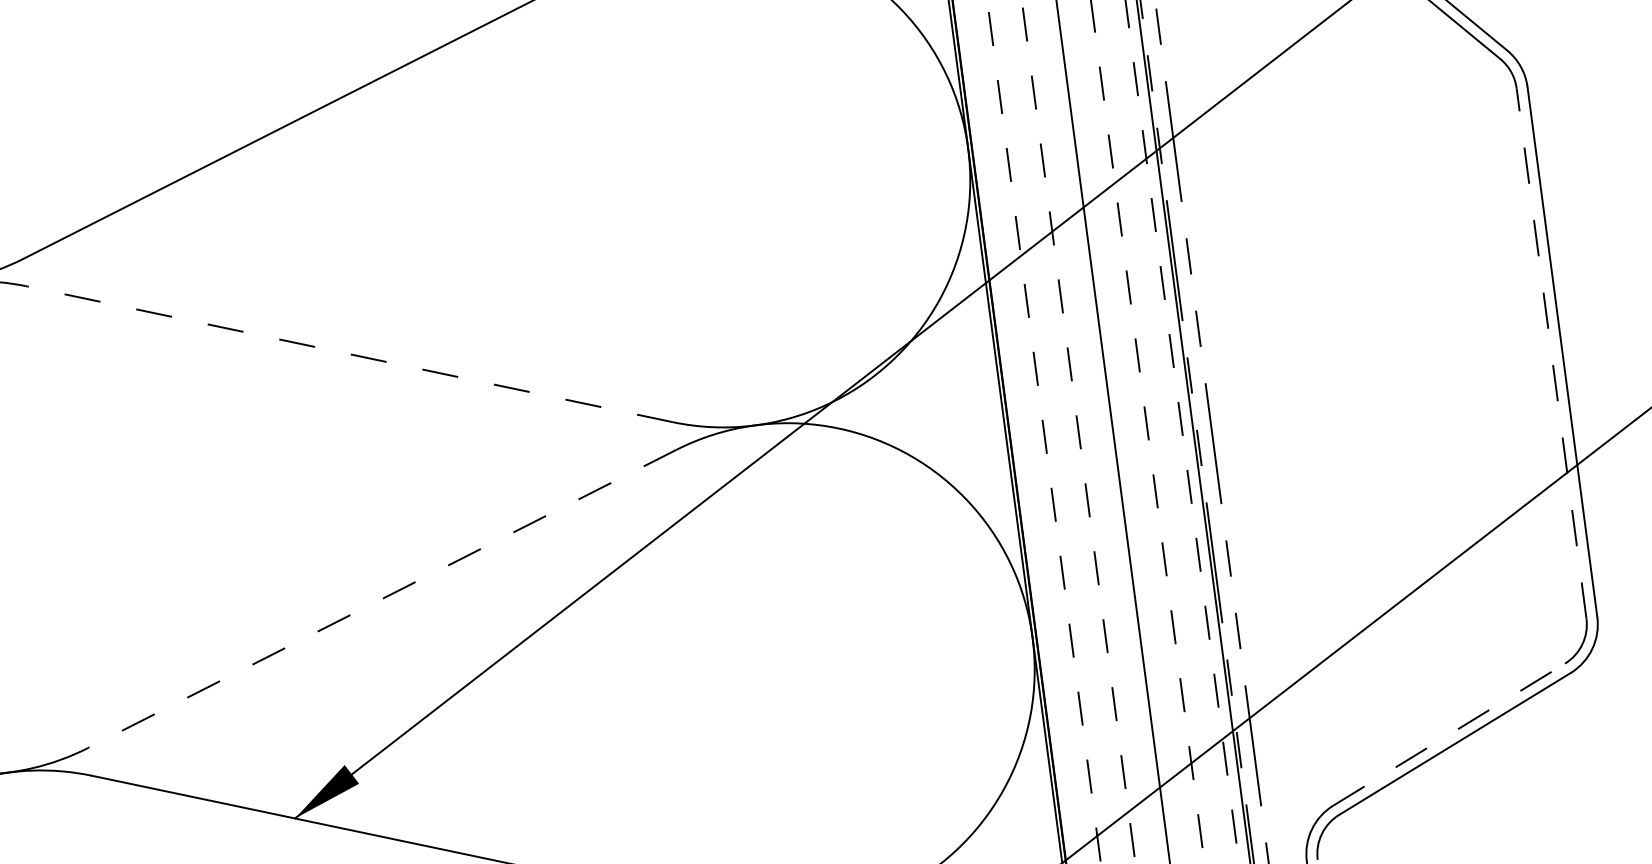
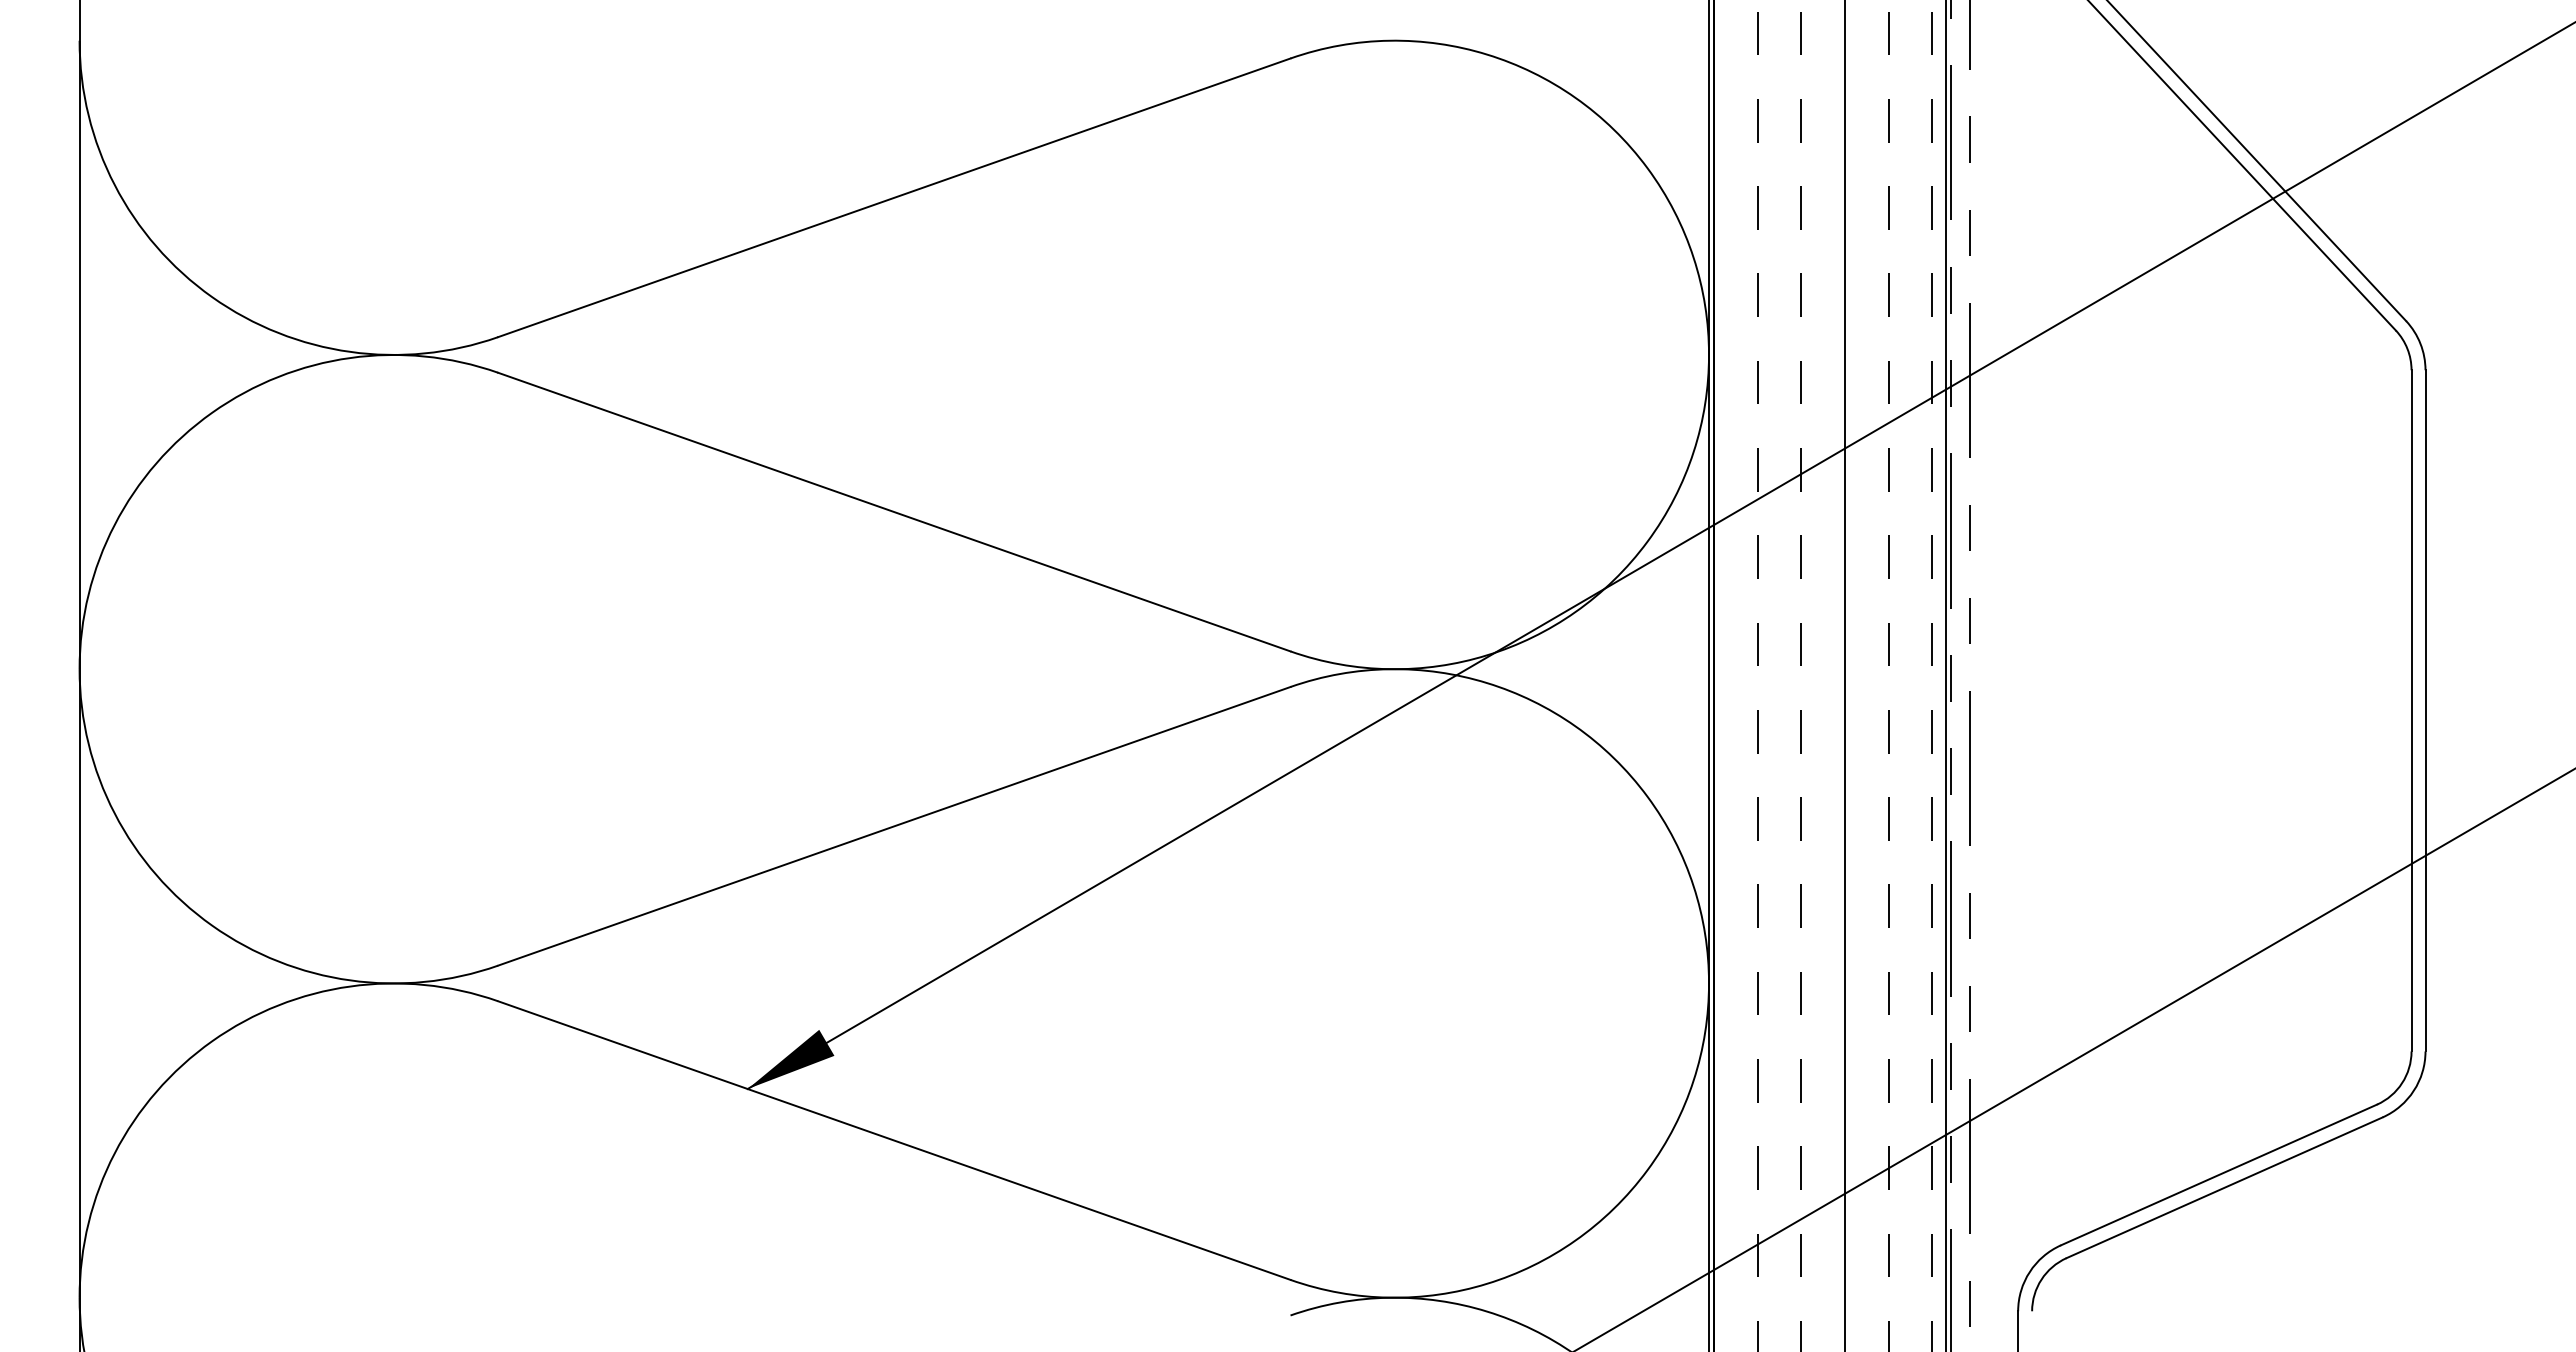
line: (349, 353) -> (893, 511), dashed -> solid
line: (1551, 353) -> (2411, 710), dashed -> solid
line: (381, 599) -> (893, 826), dashed -> solid
line: (1448, 735) -> (2218, 1175), dashed -> solid

